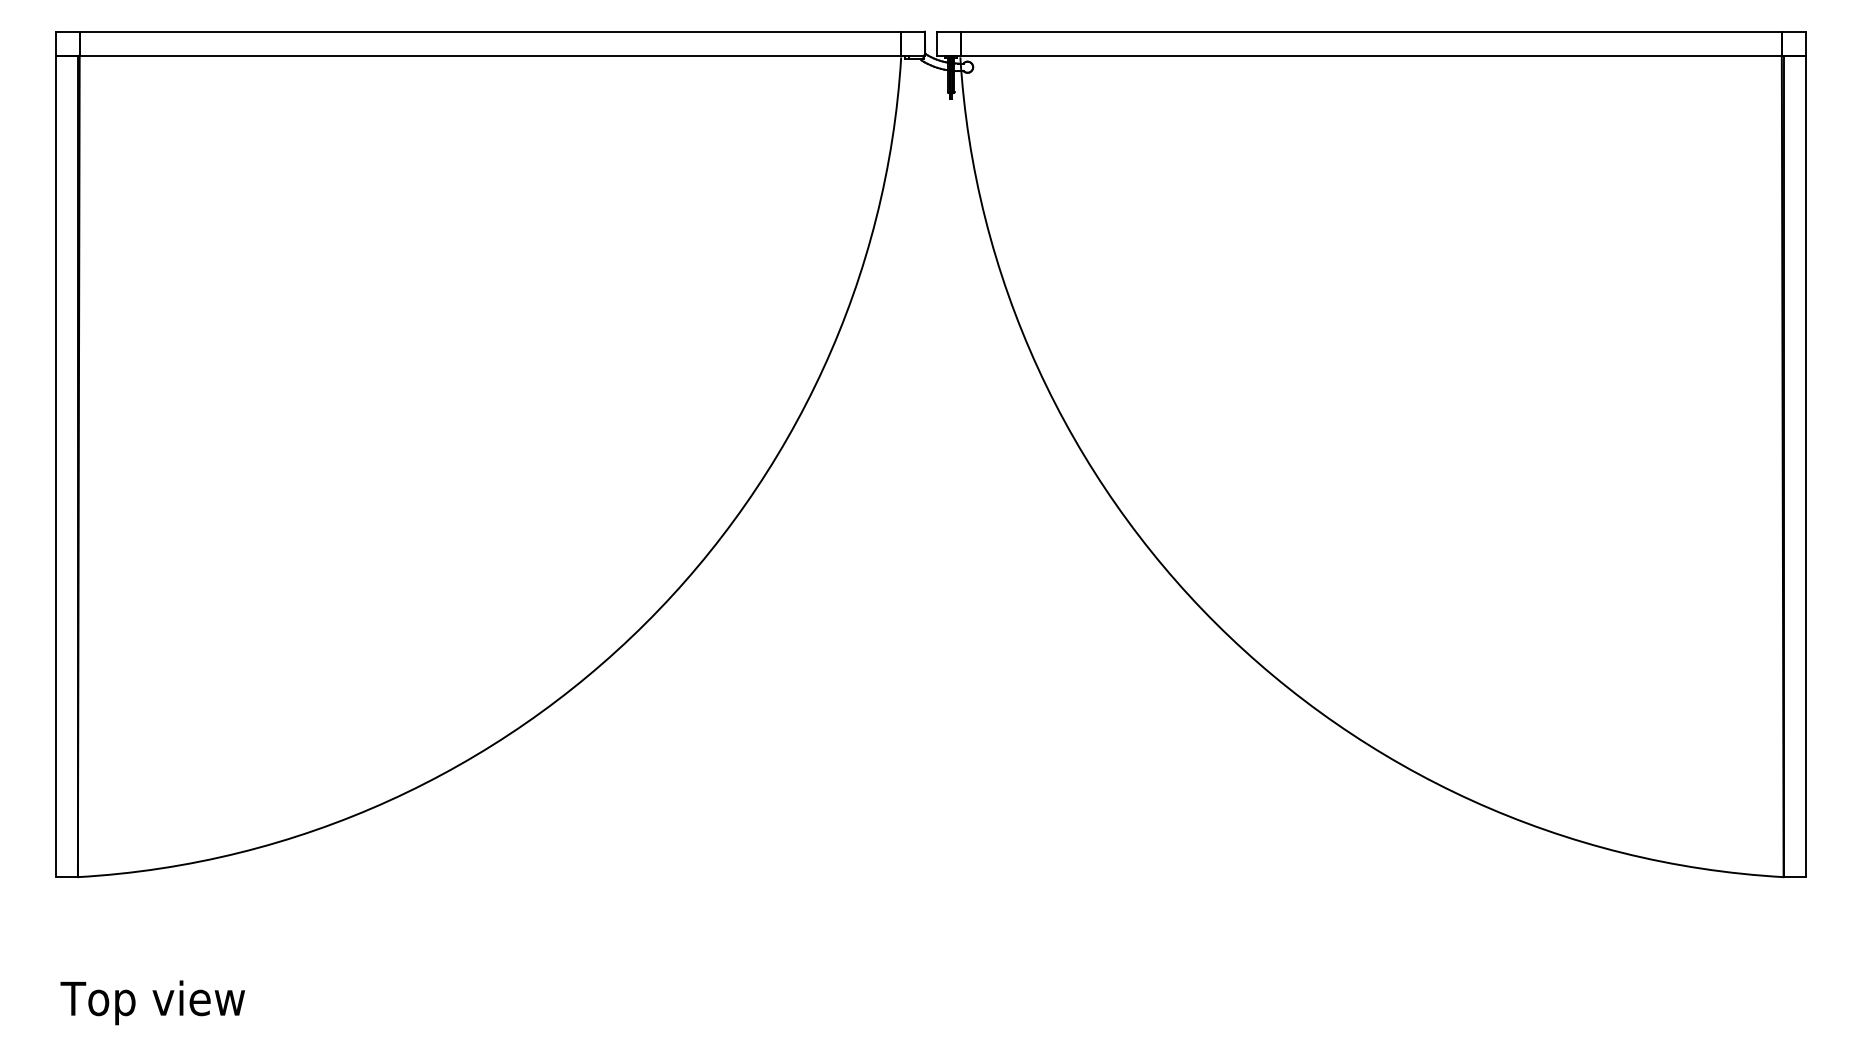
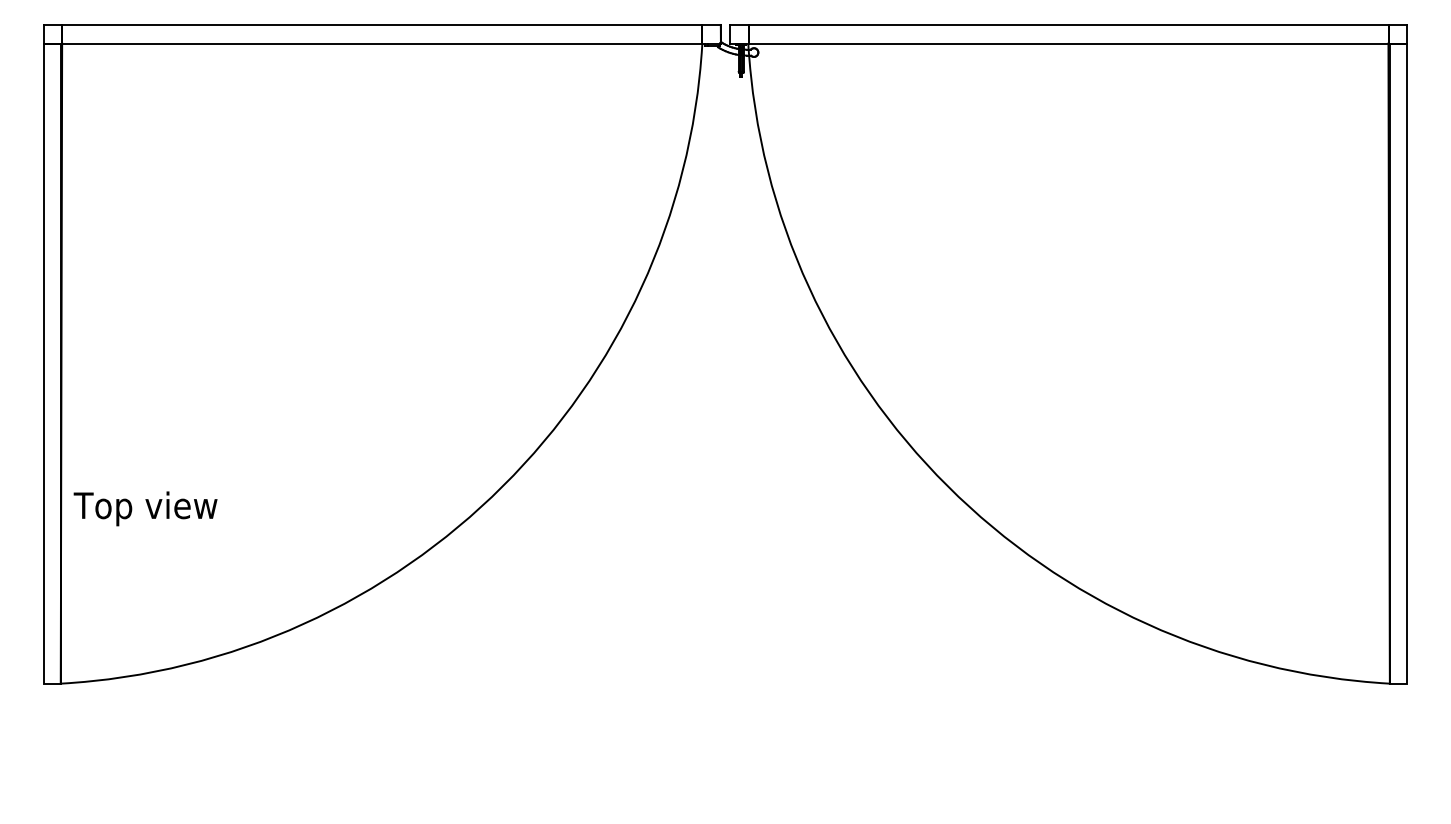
text: (152, 1002) -> (145, 508), moved

